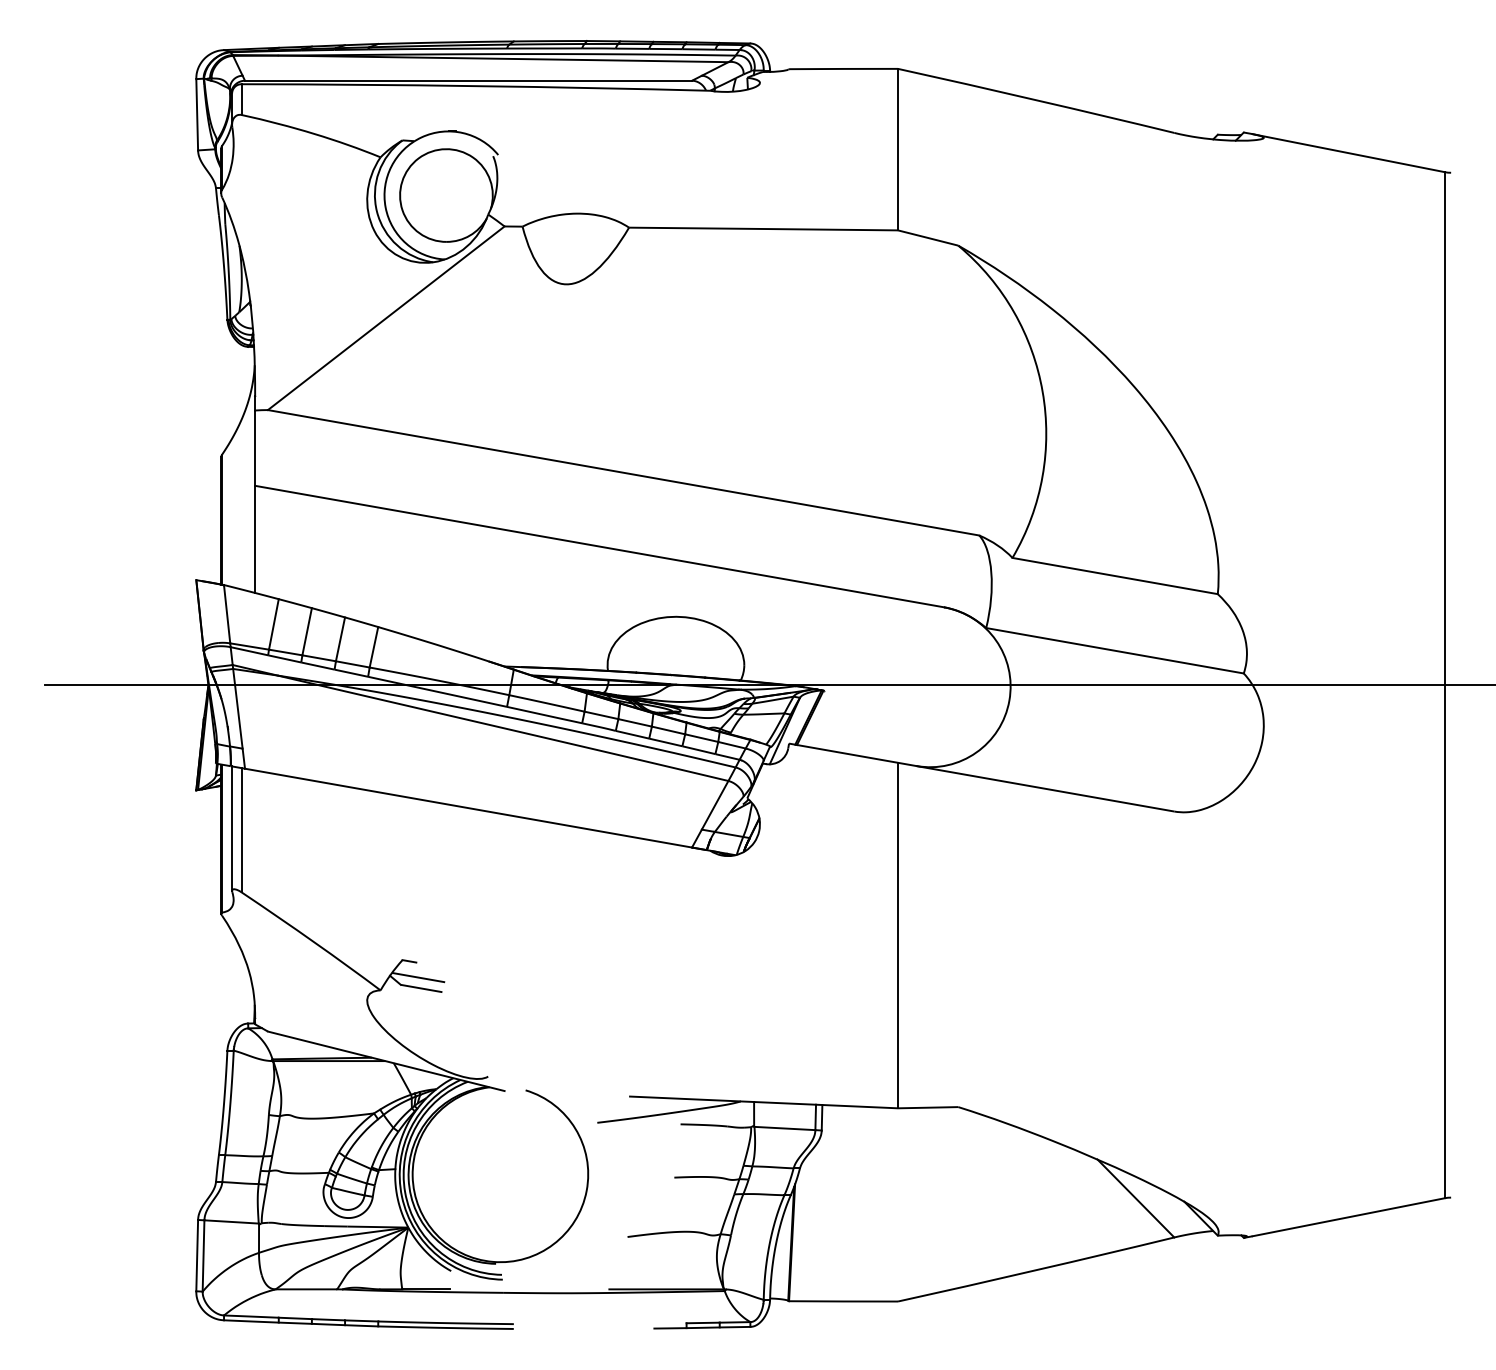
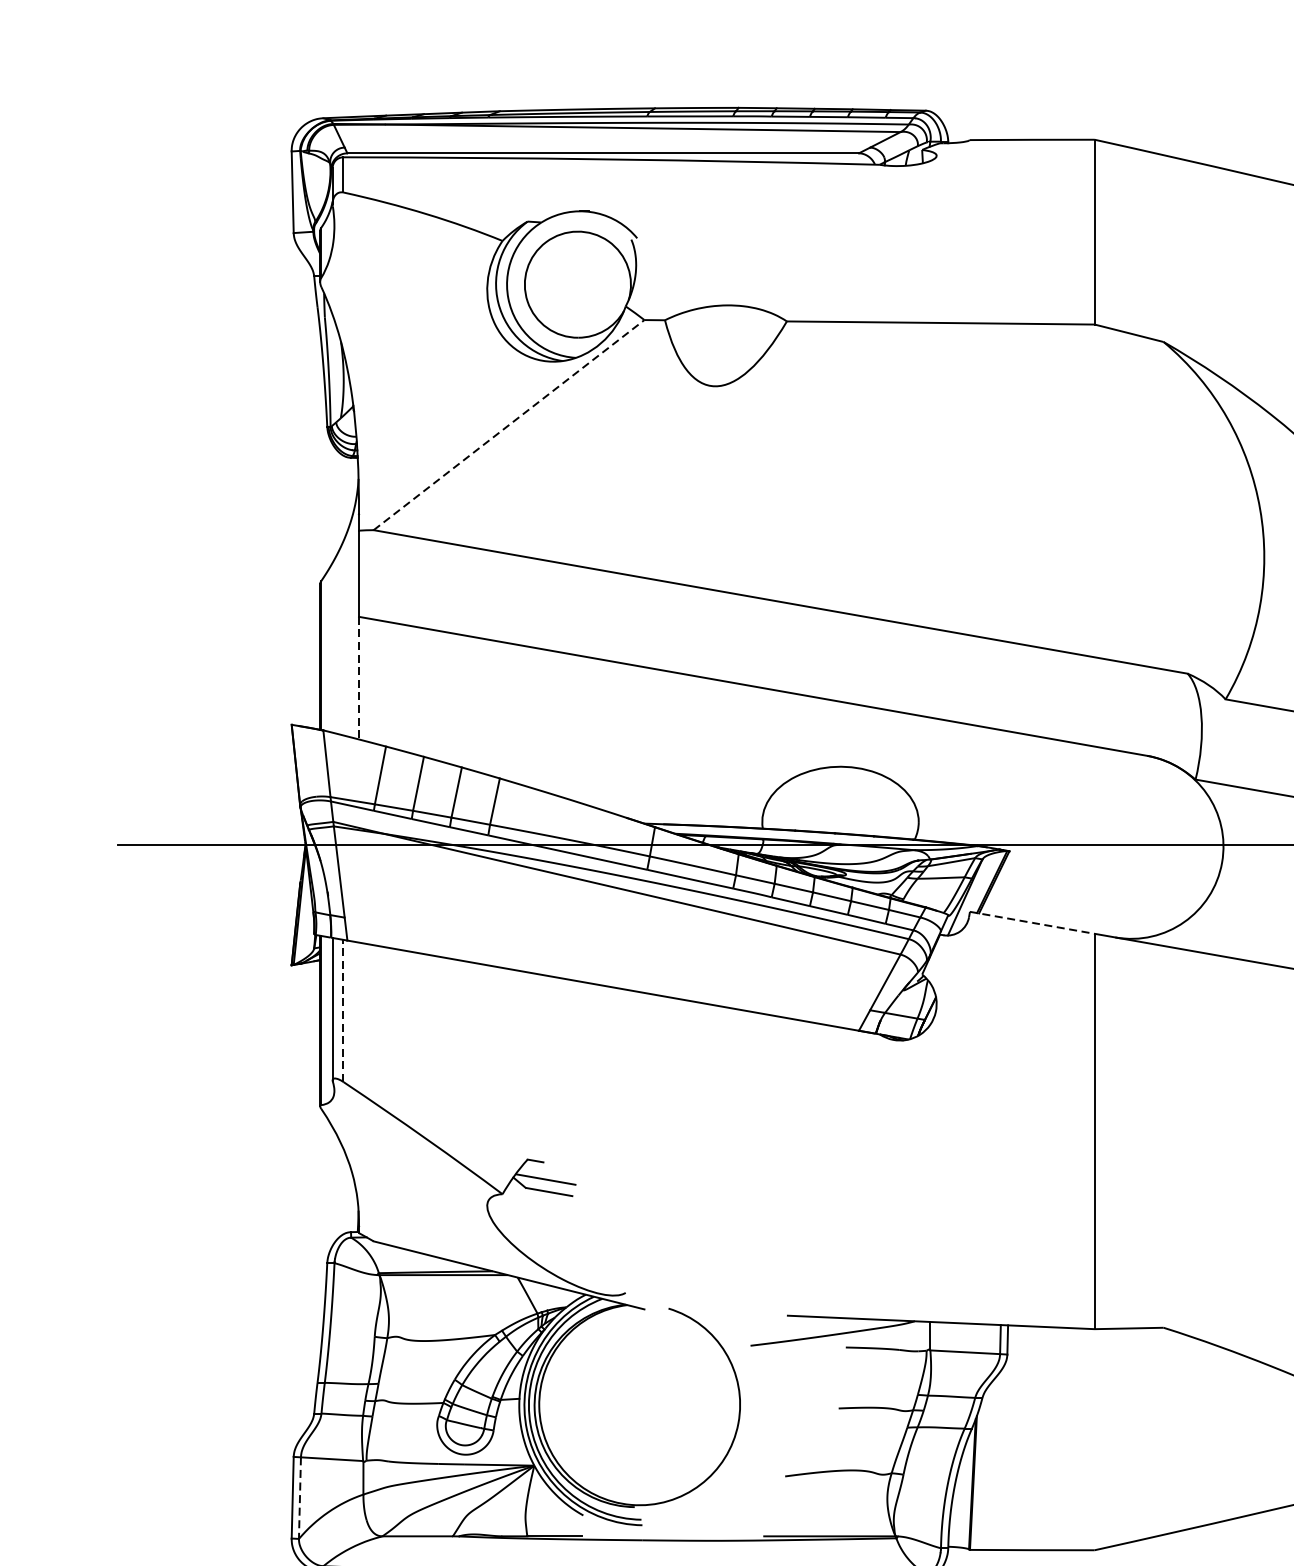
line: (386, 318) -> (509, 425), solid -> dashed
line: (255, 539) -> (359, 678), solid -> dashed
line: (843, 753) -> (1032, 923), solid -> dashed
line: (241, 829) -> (343, 1010), solid -> dashed
line: (203, 1255) -> (299, 1497), solid -> dashed

